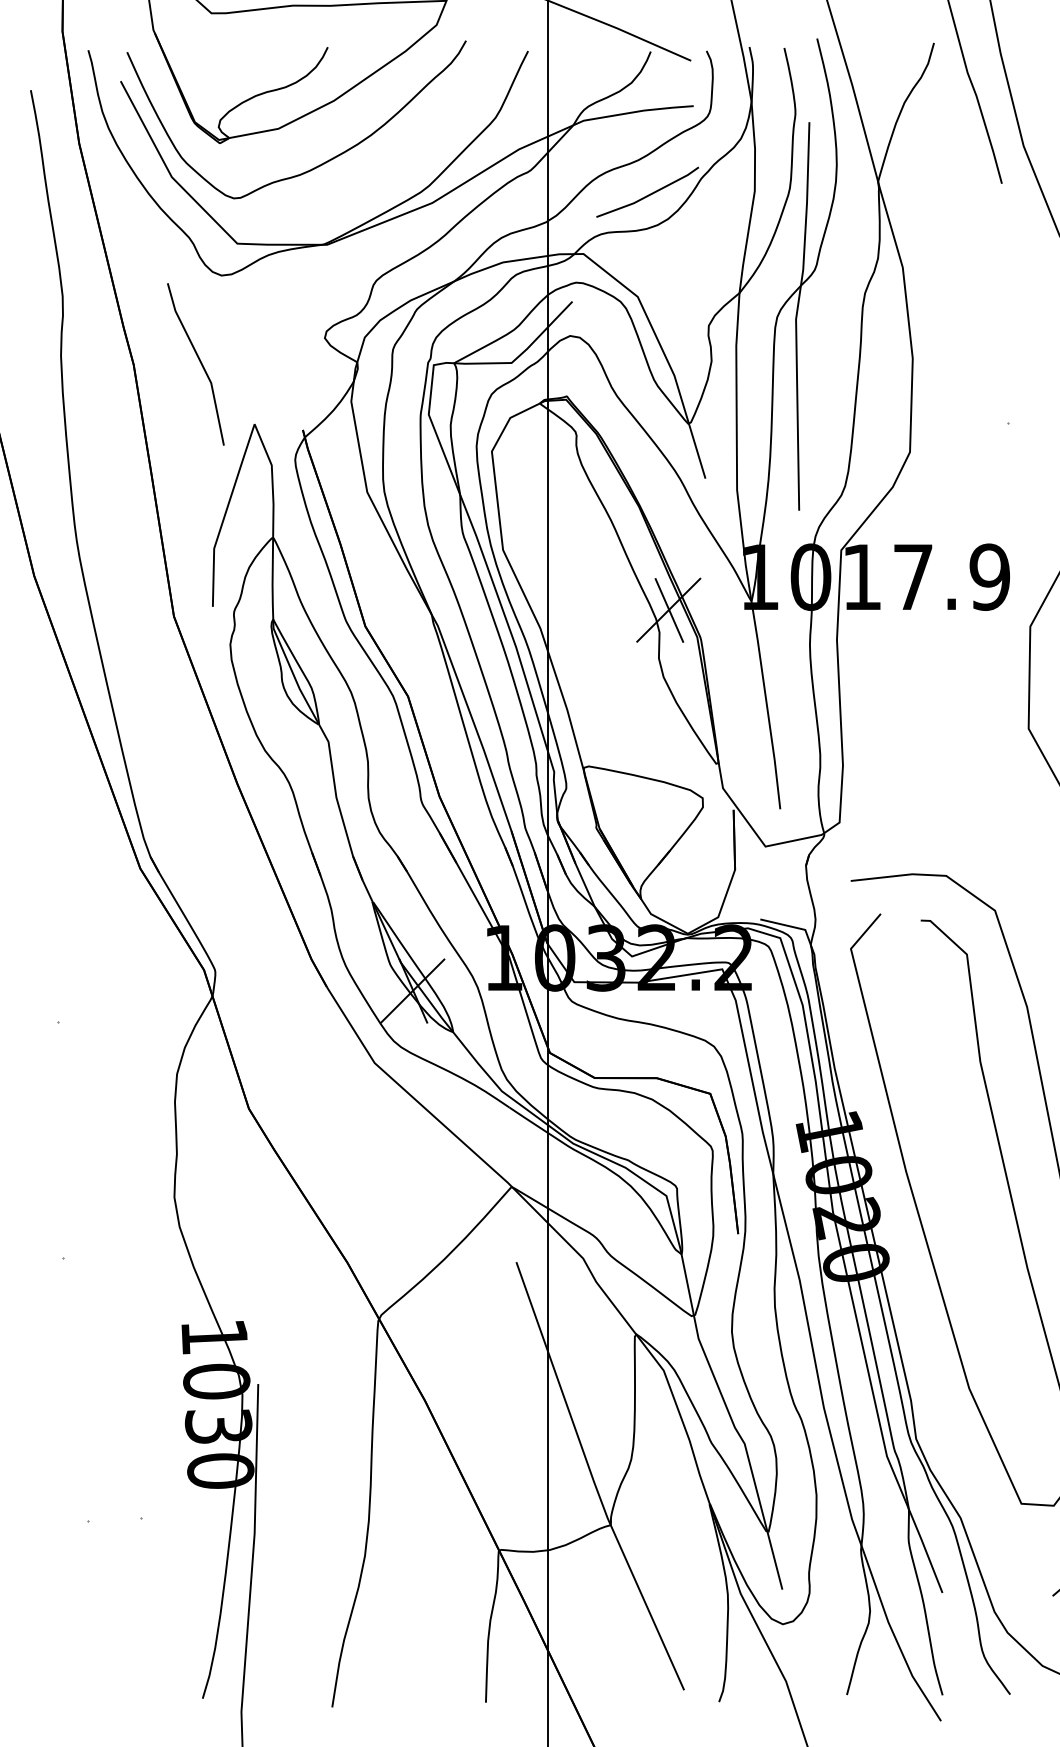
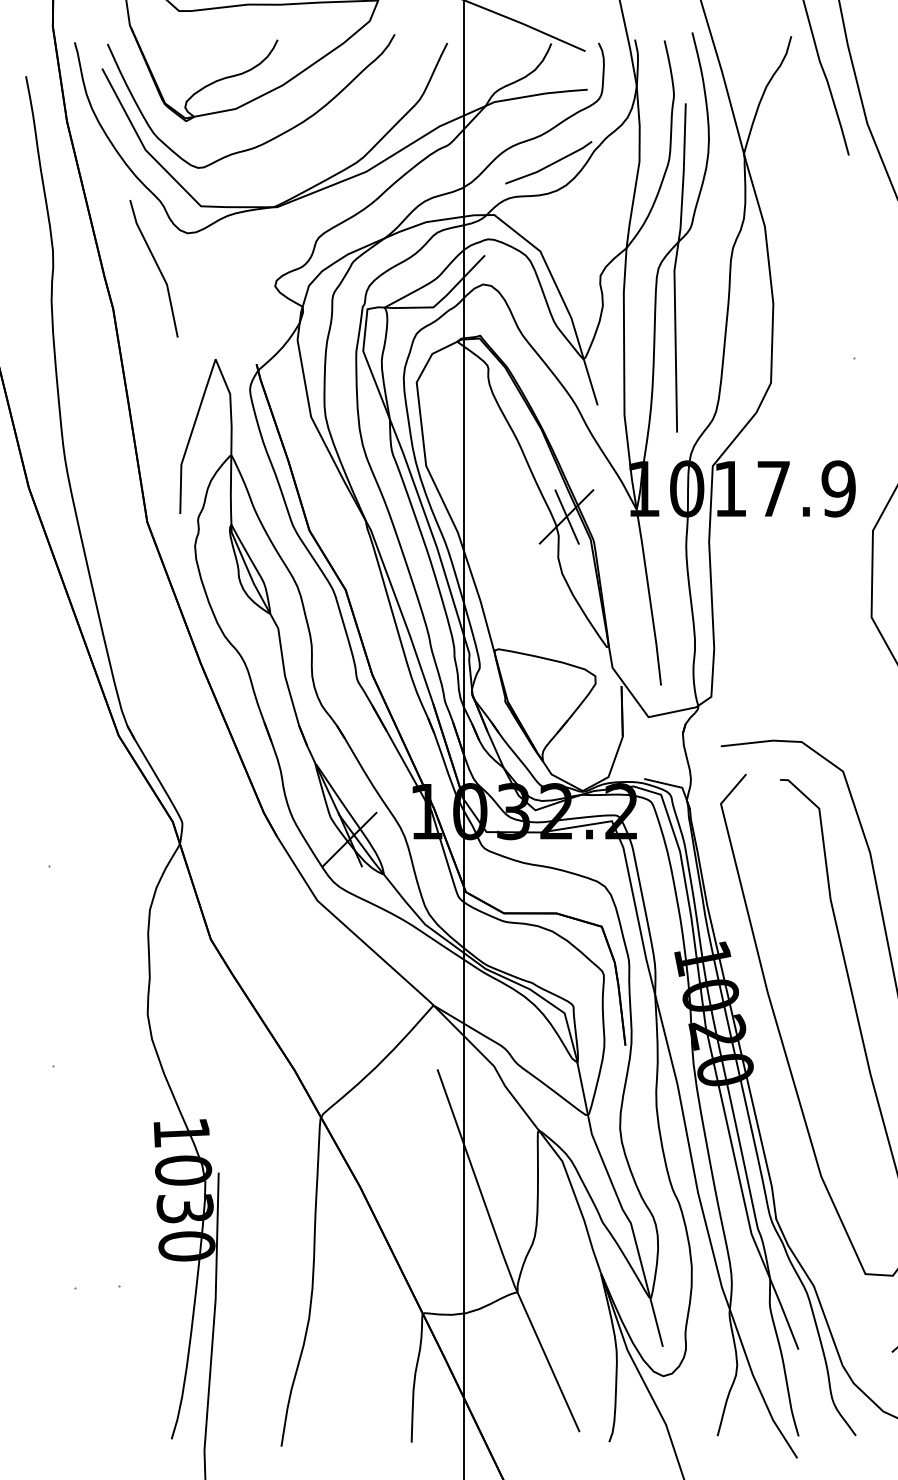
line: (199, 361) -> (157, 266), moved

